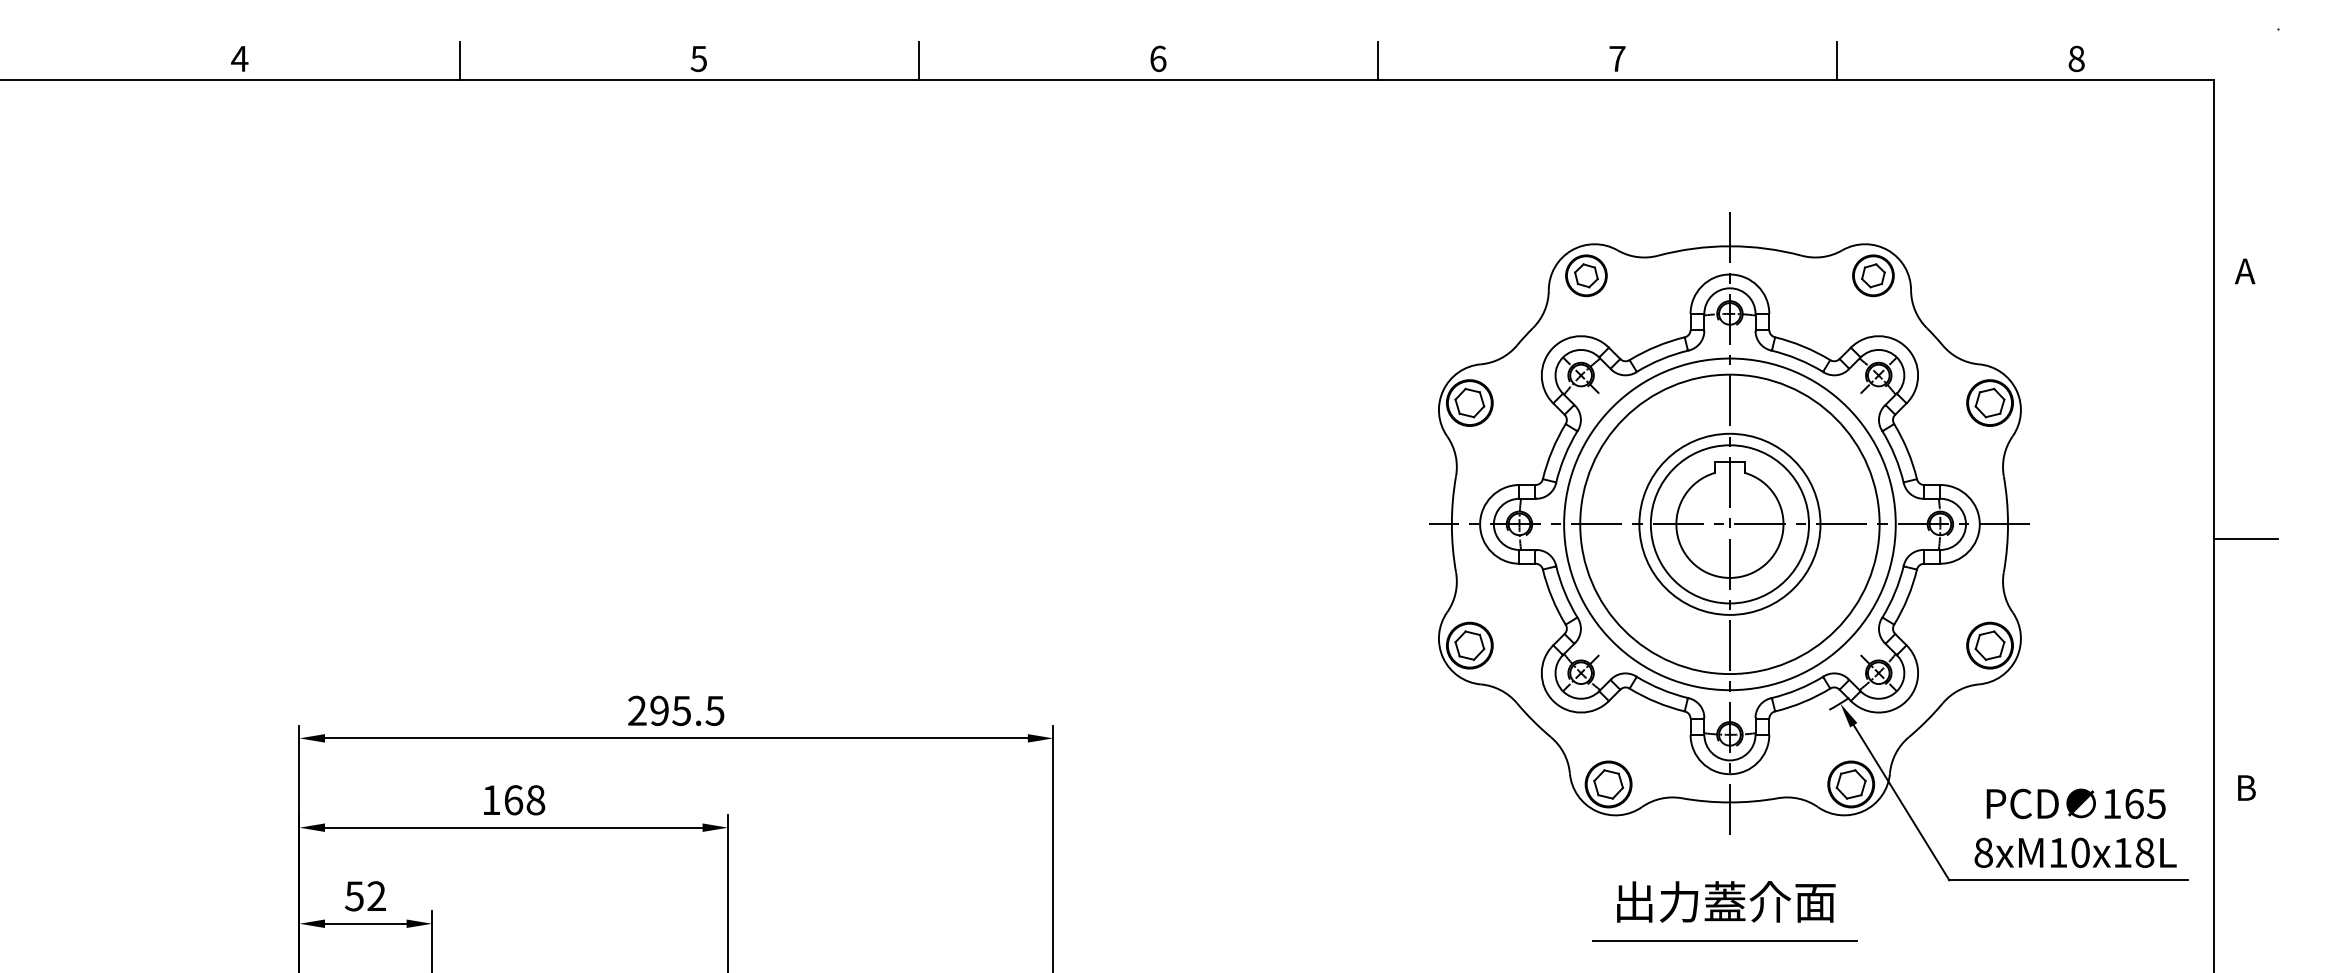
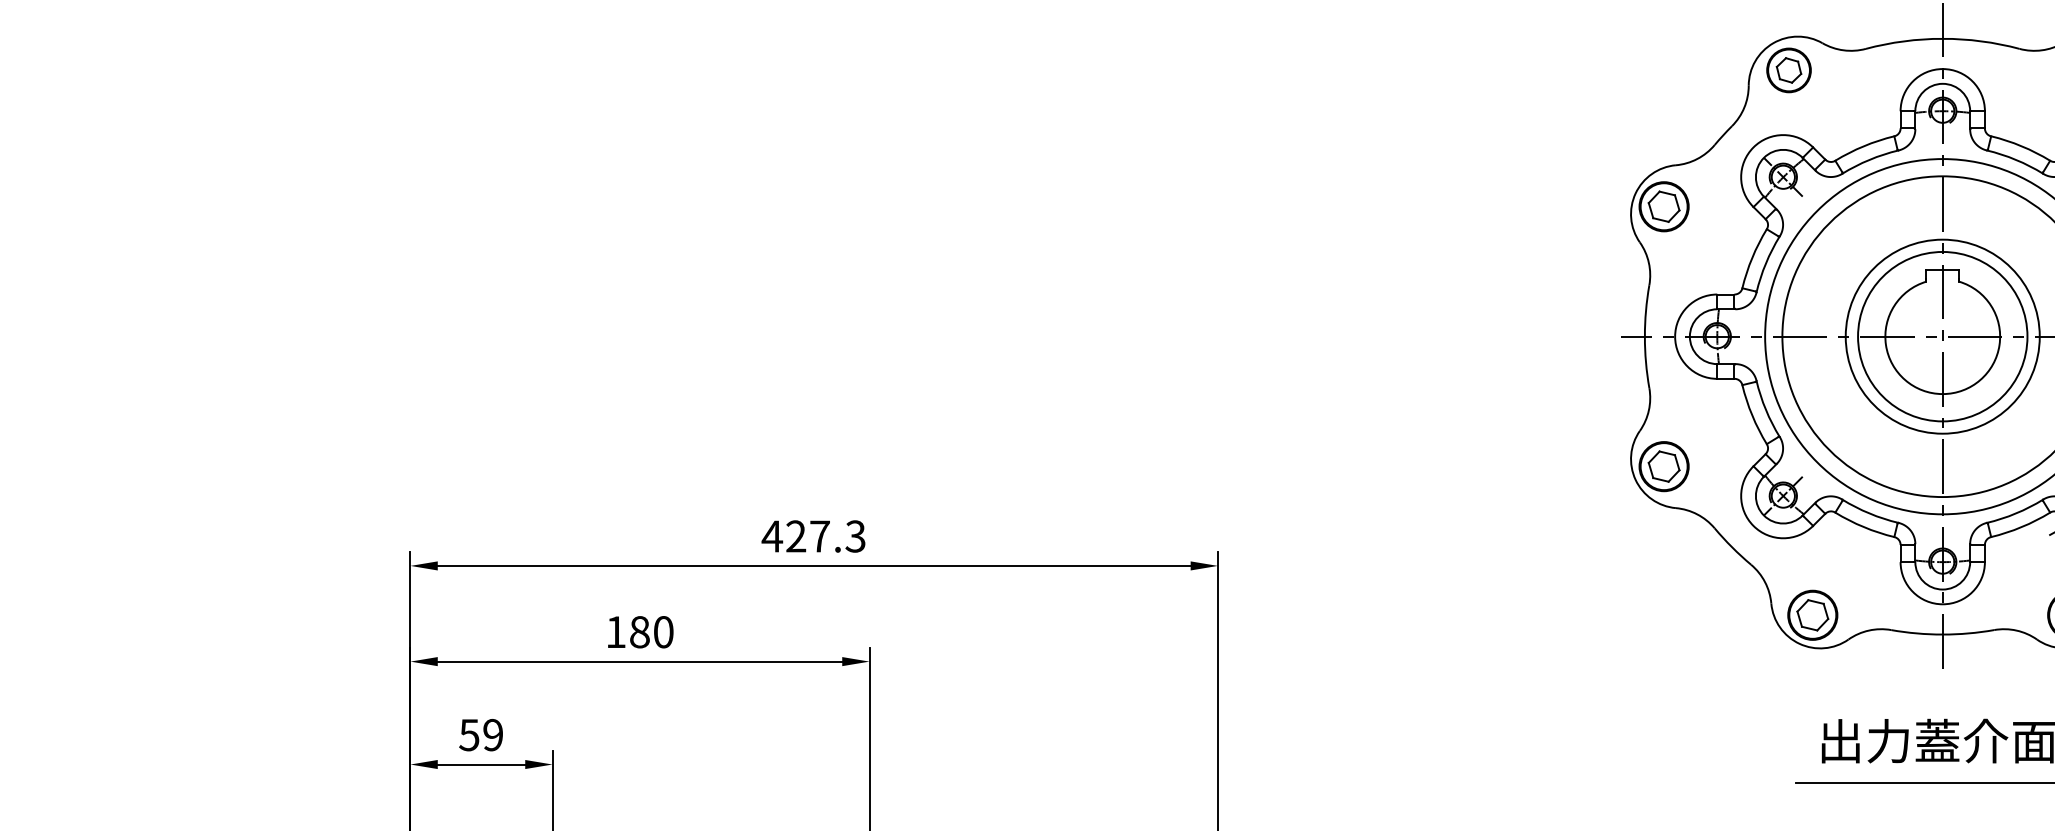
text: (675, 710) -> (813, 536), 295.5 -> 427.3
text: (524, 800) -> (651, 632), 168 -> 180
text: (376, 896) -> (492, 735), 52 -> 59

